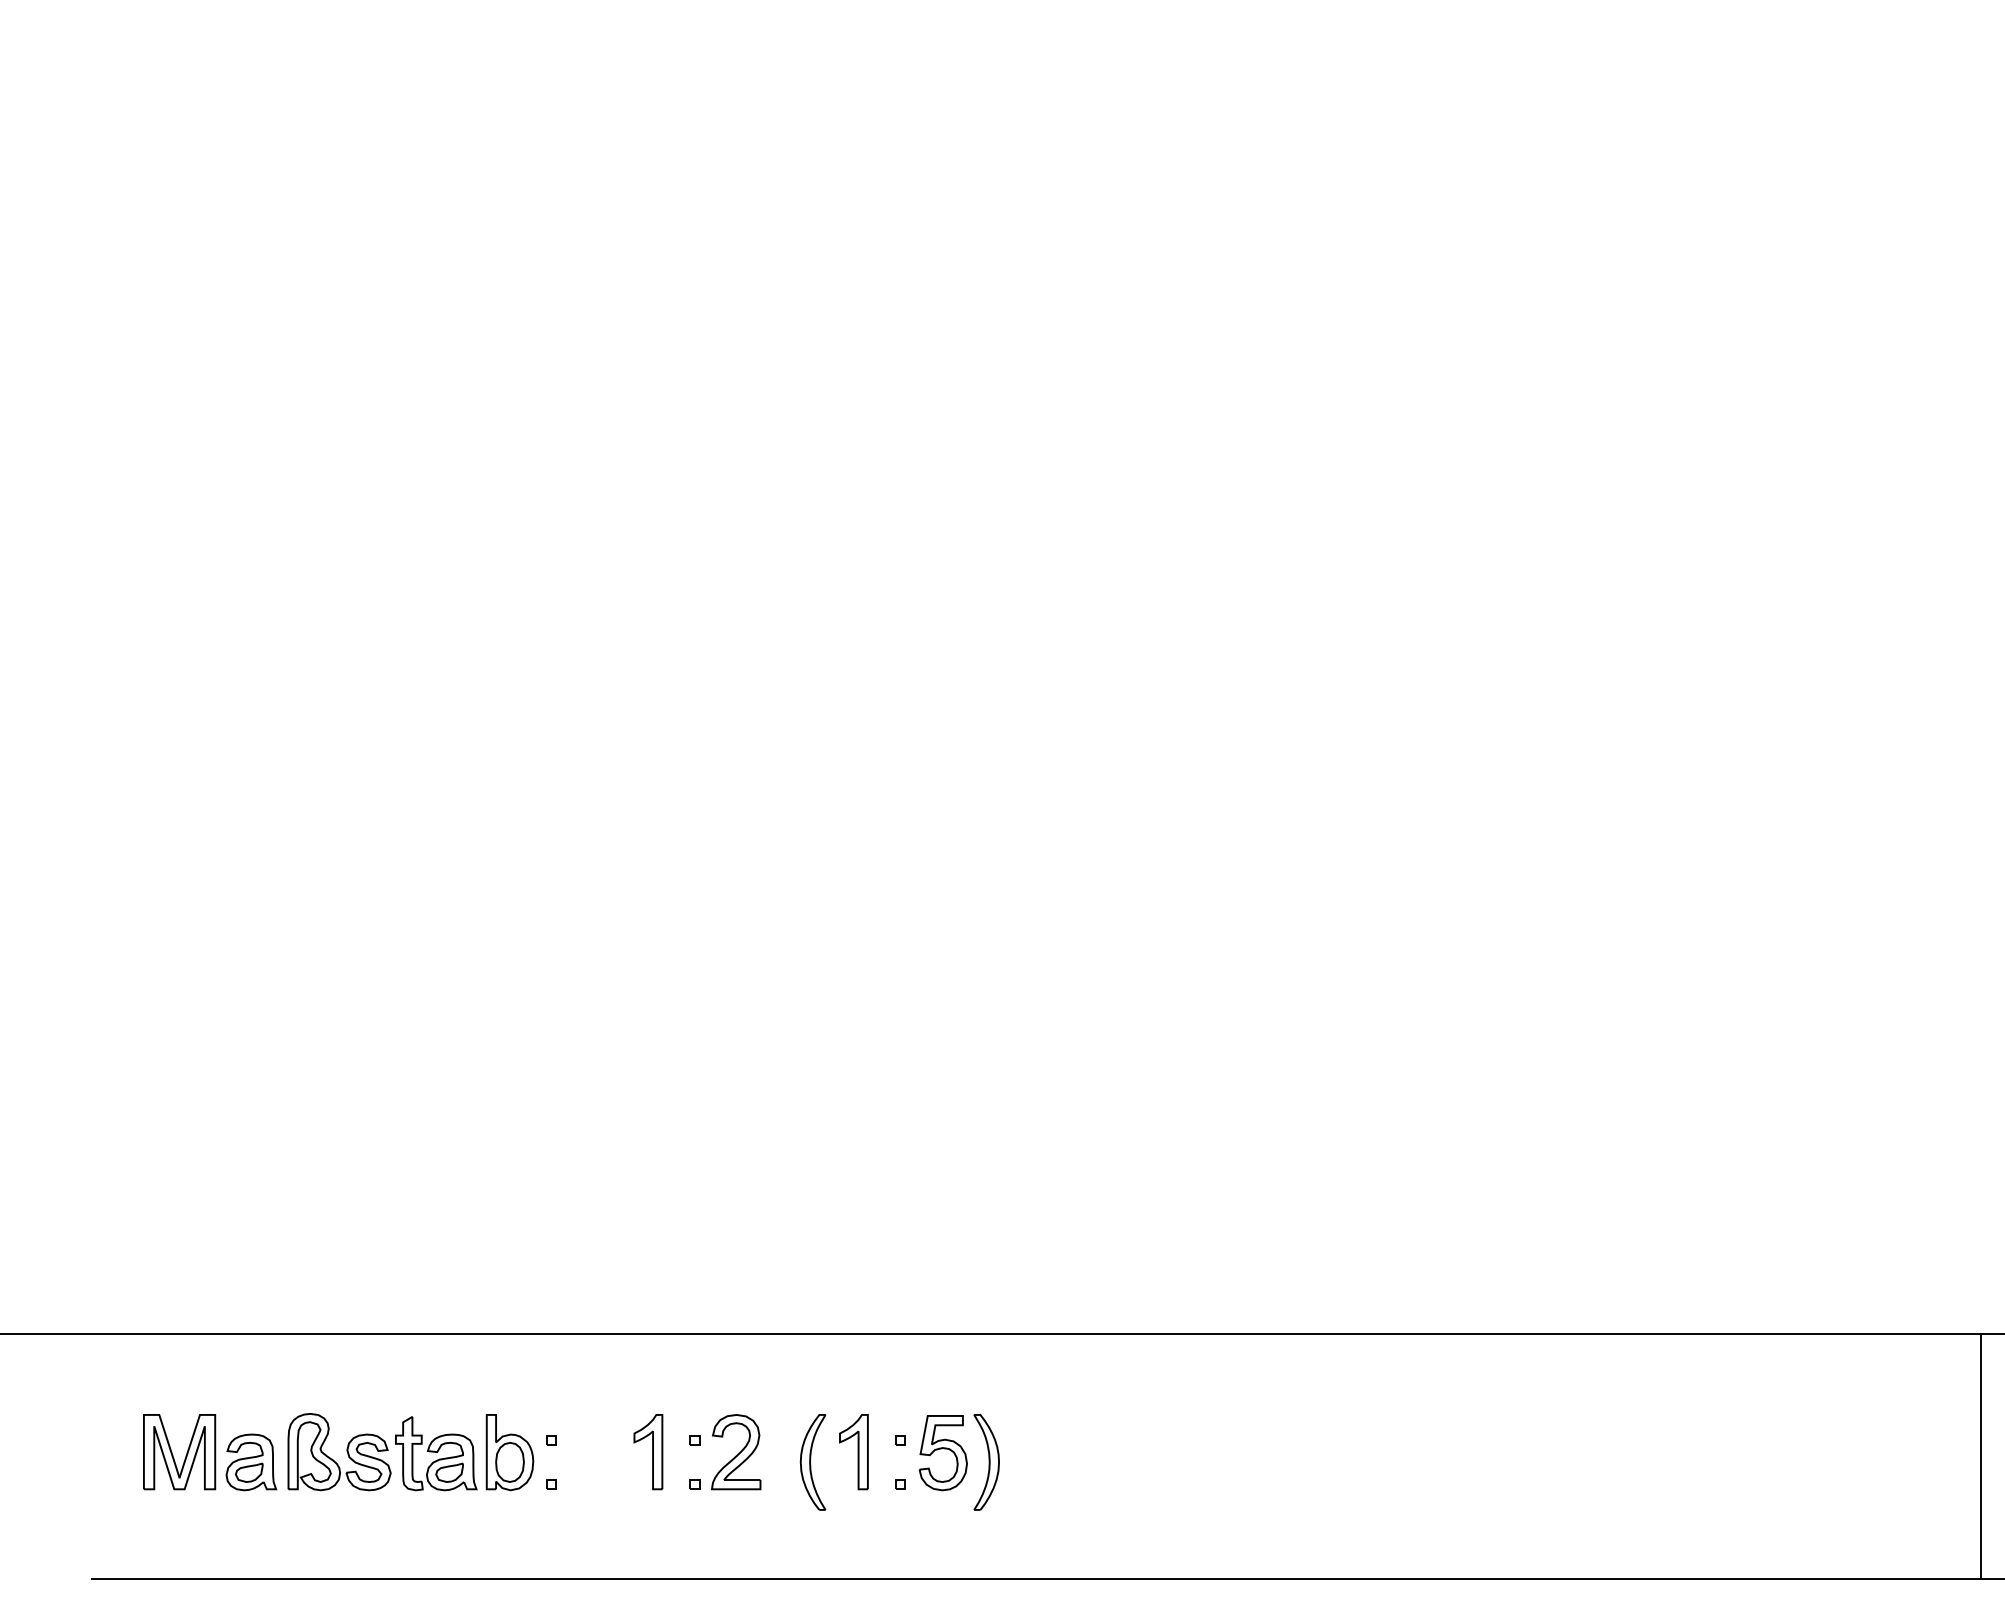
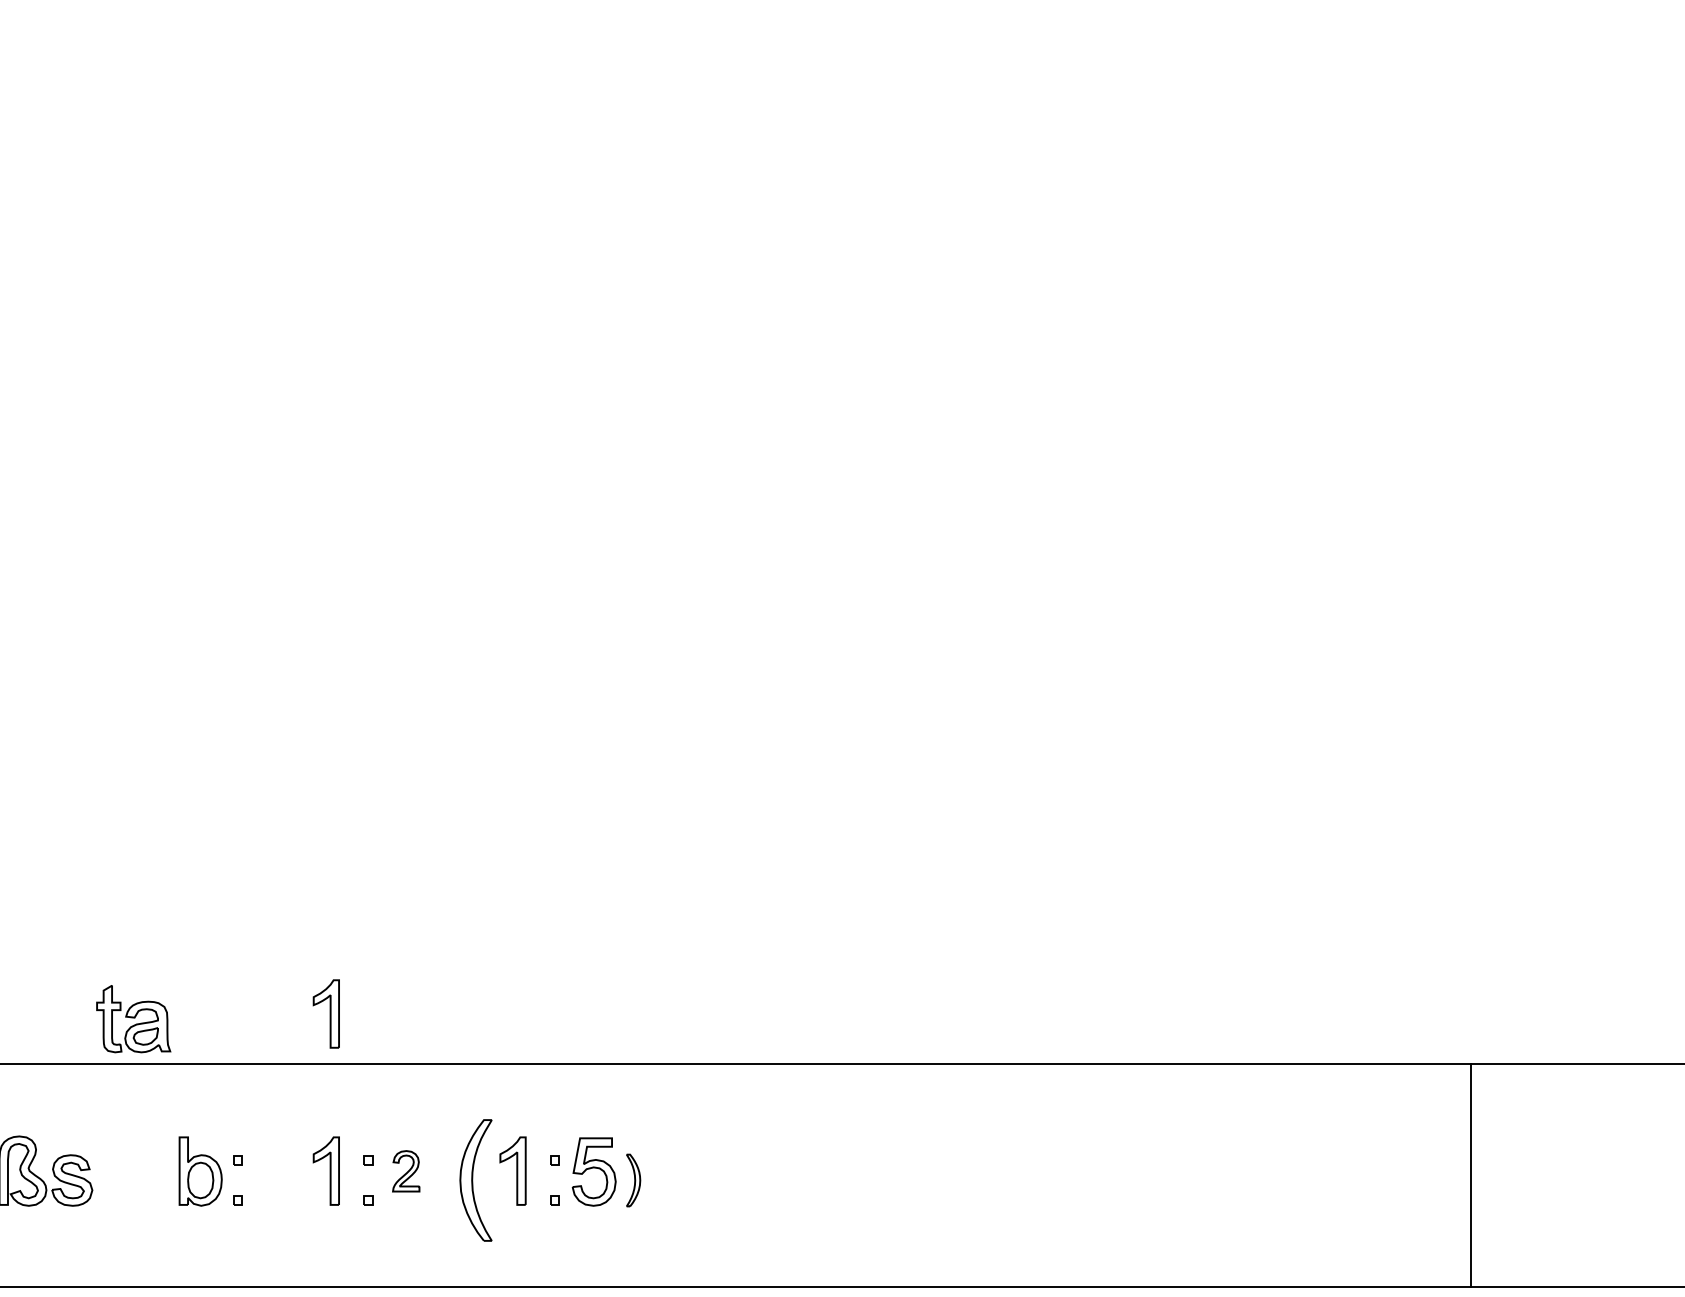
part: (648, 1279) -> (326, 1014), added
part: (736, 1452) -> (406, 1171), size x0.6
part: (436, 1453) -> (133, 1018), moved
line: (1980, 1456) -> (1470, 1175), moved
part: (812, 1462) -> (475, 1180), size x1.4
part: (986, 1462) -> (633, 1180), size x0.6

